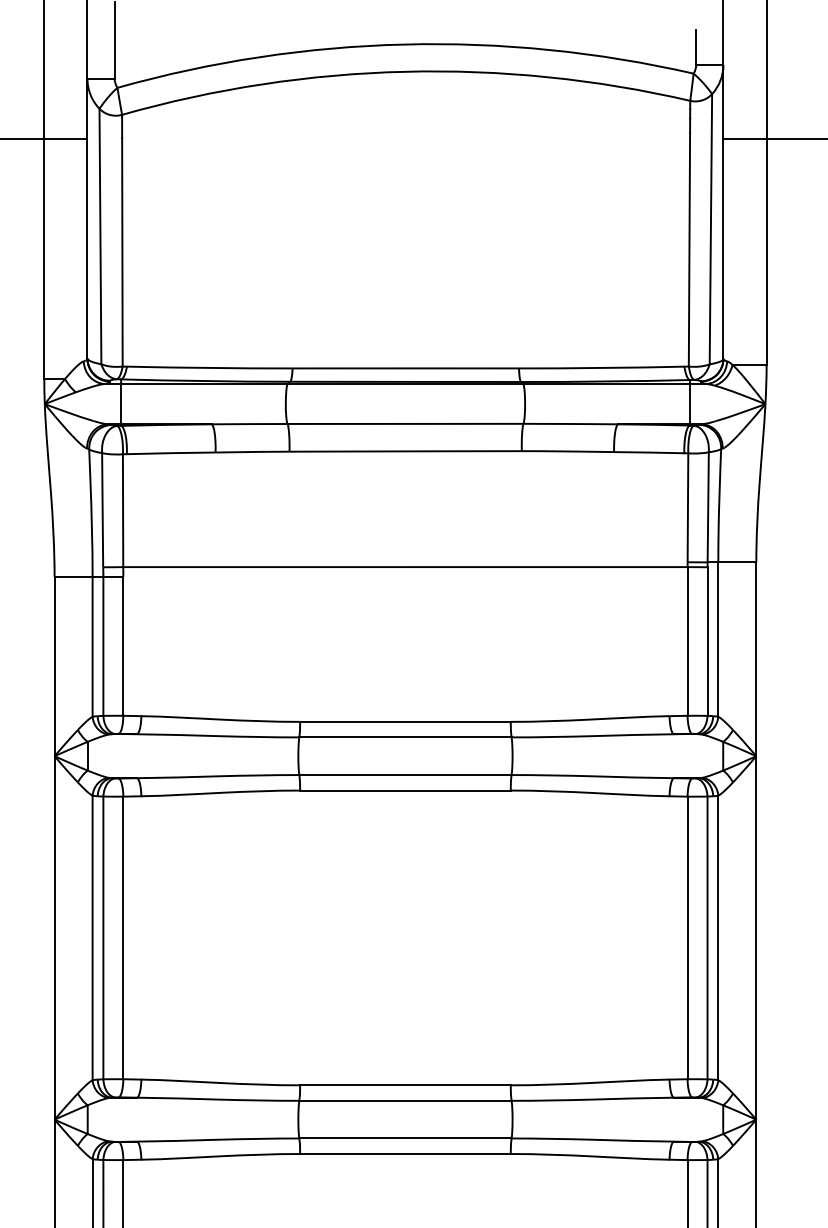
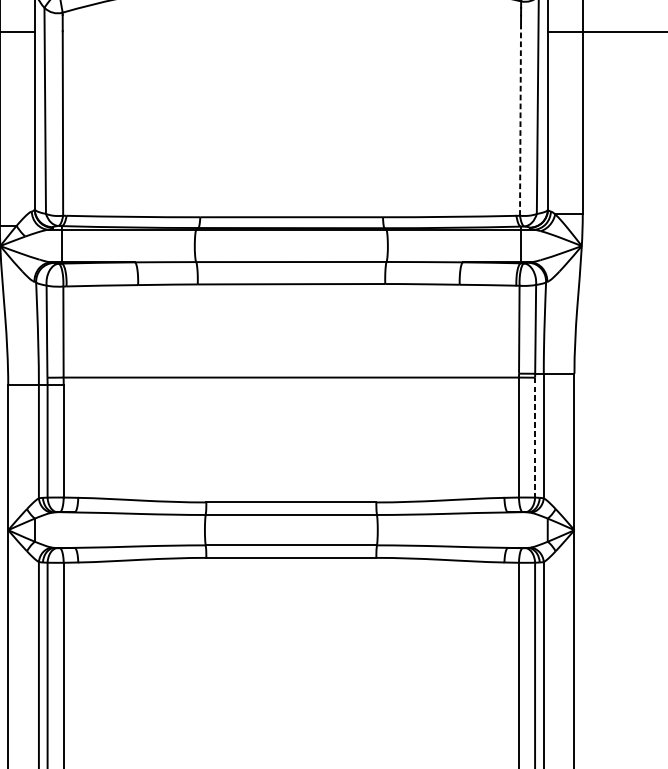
line: (689, 249) -> (520, 121), solid -> dashed
line: (707, 642) -> (535, 438), solid -> dashed

